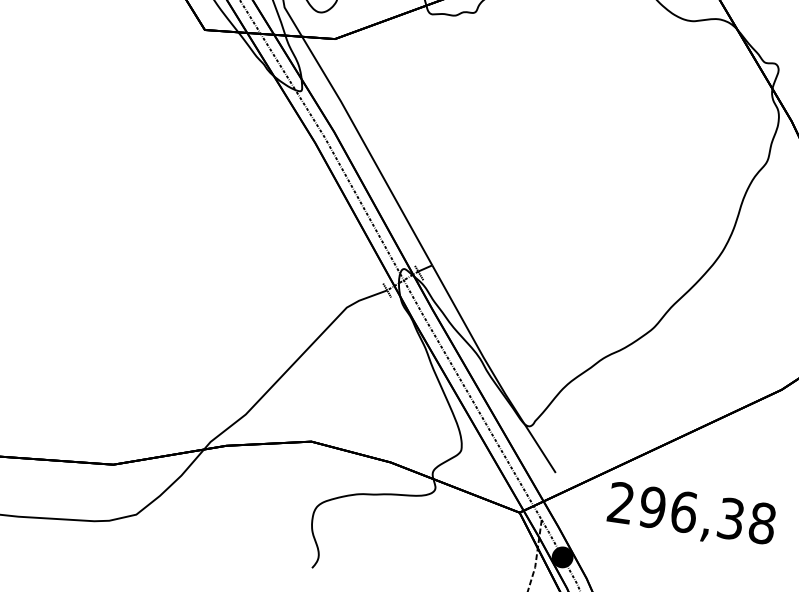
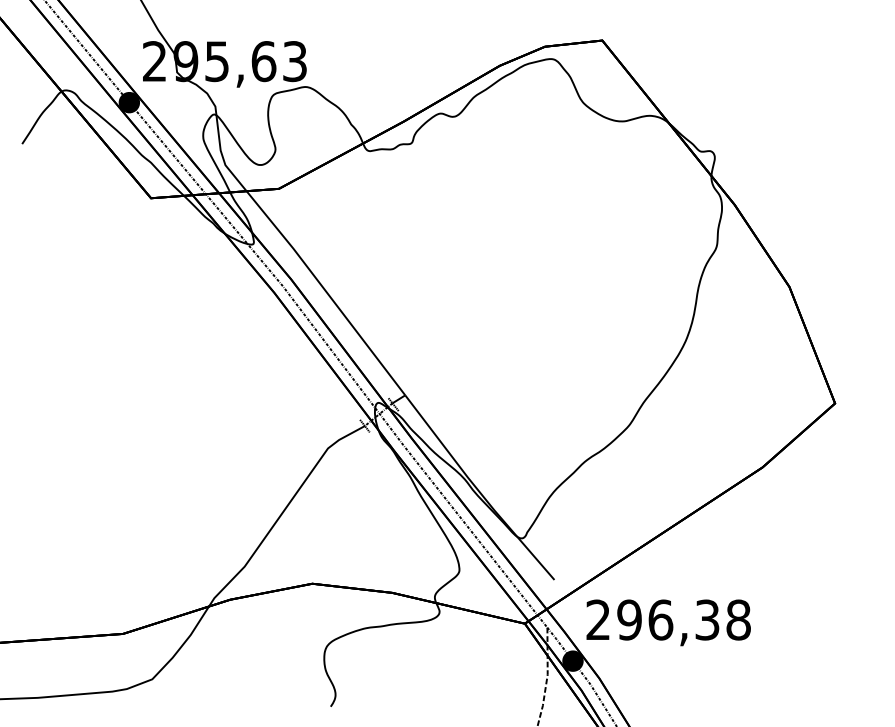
text: (691, 515) -> (668, 622), moved

